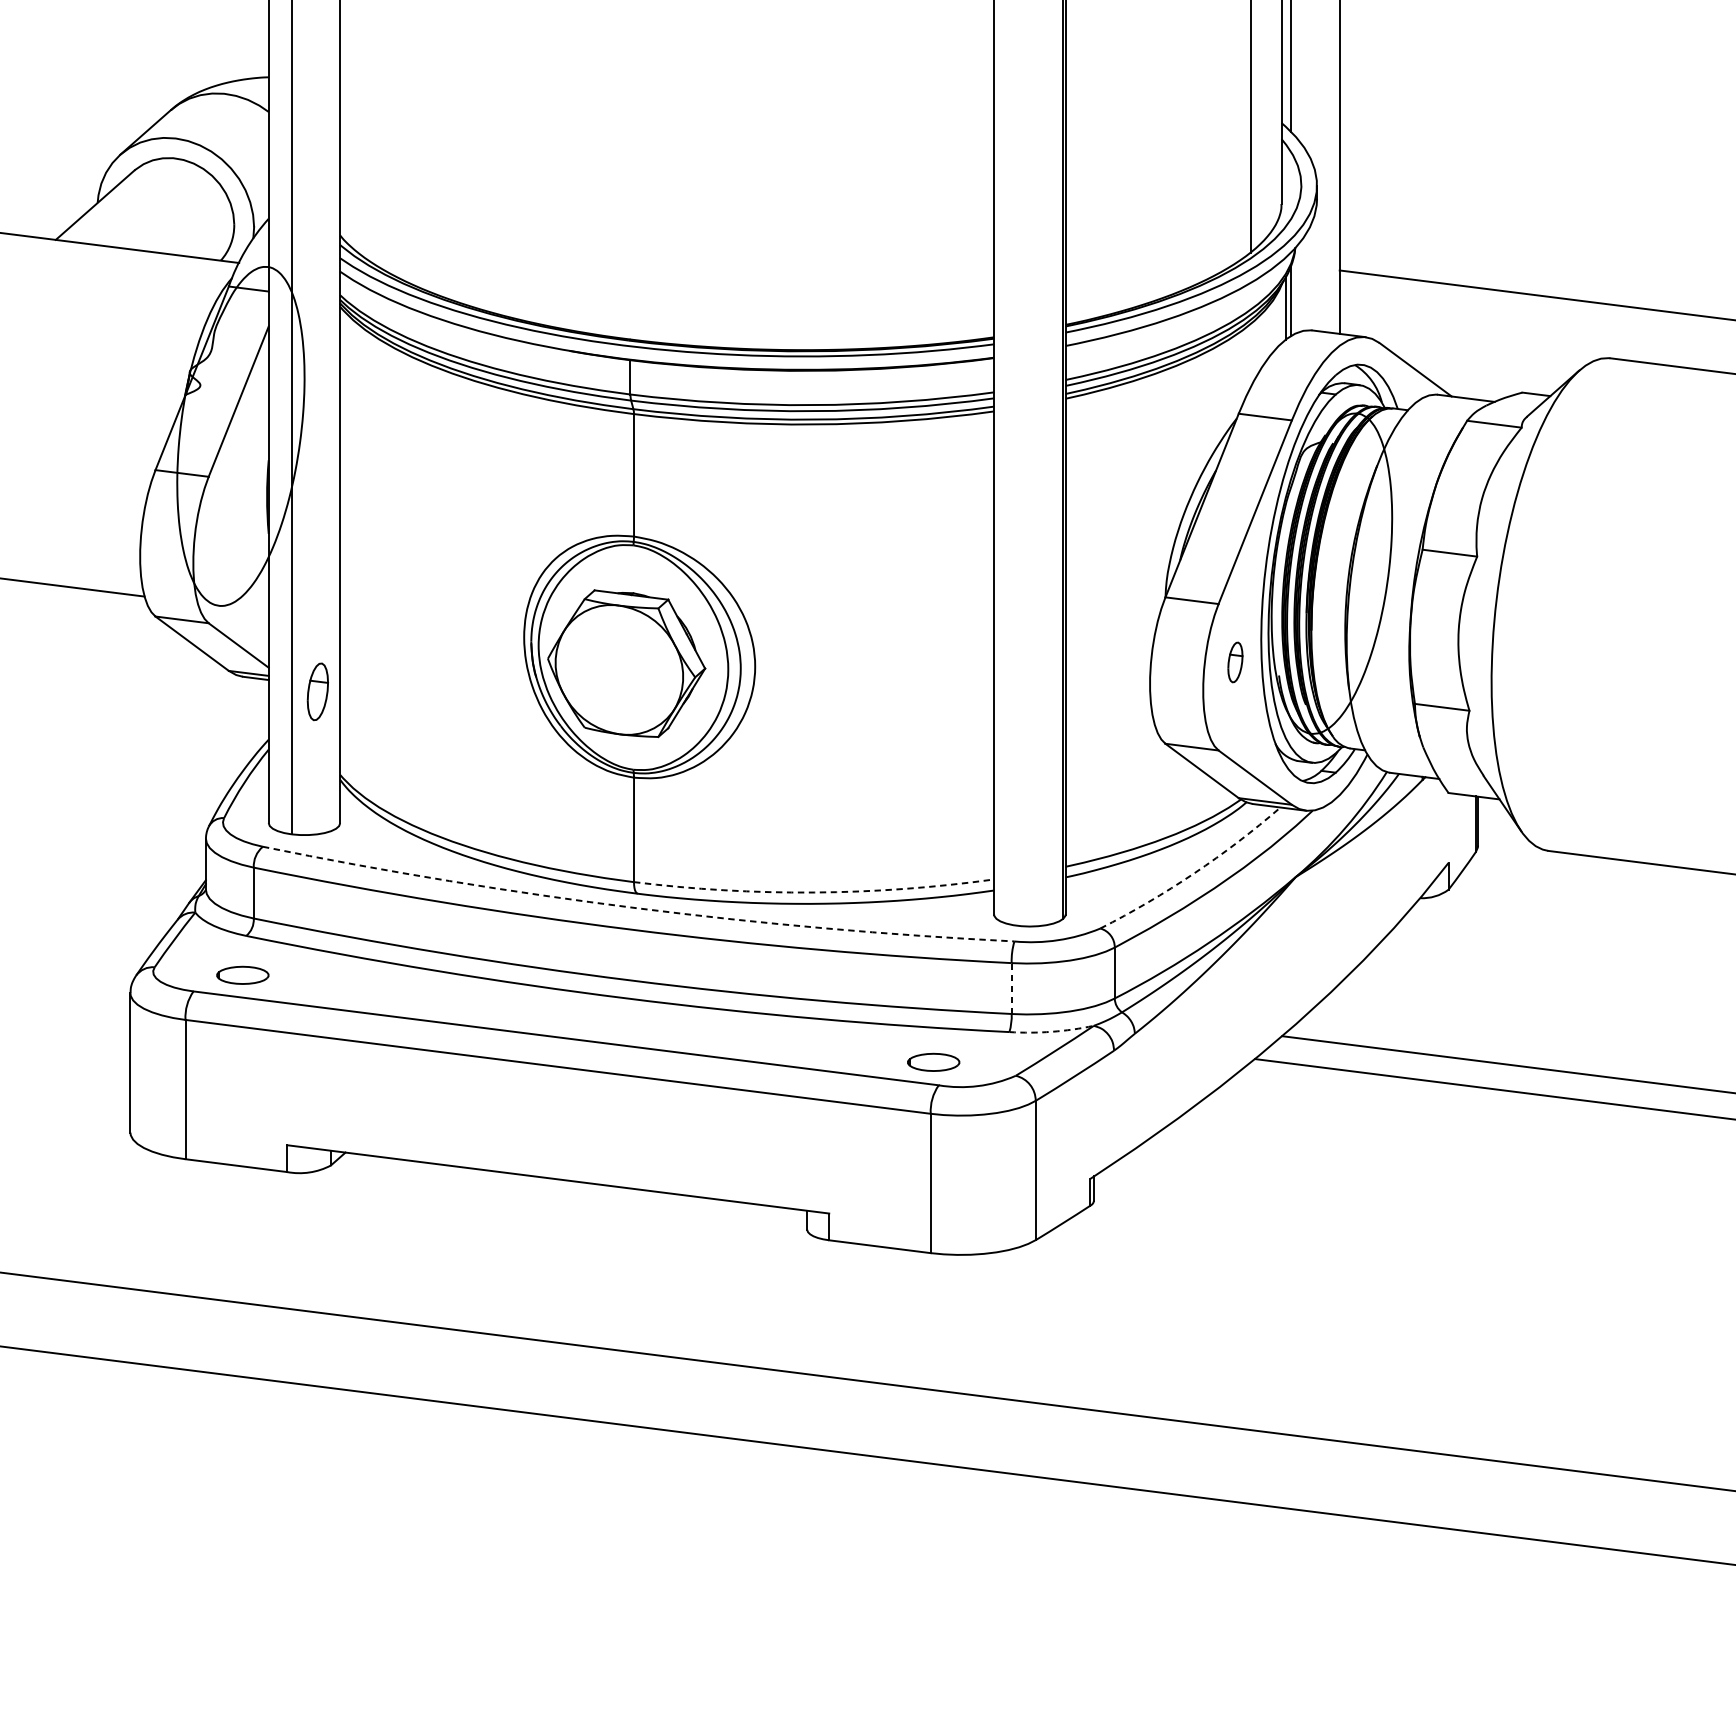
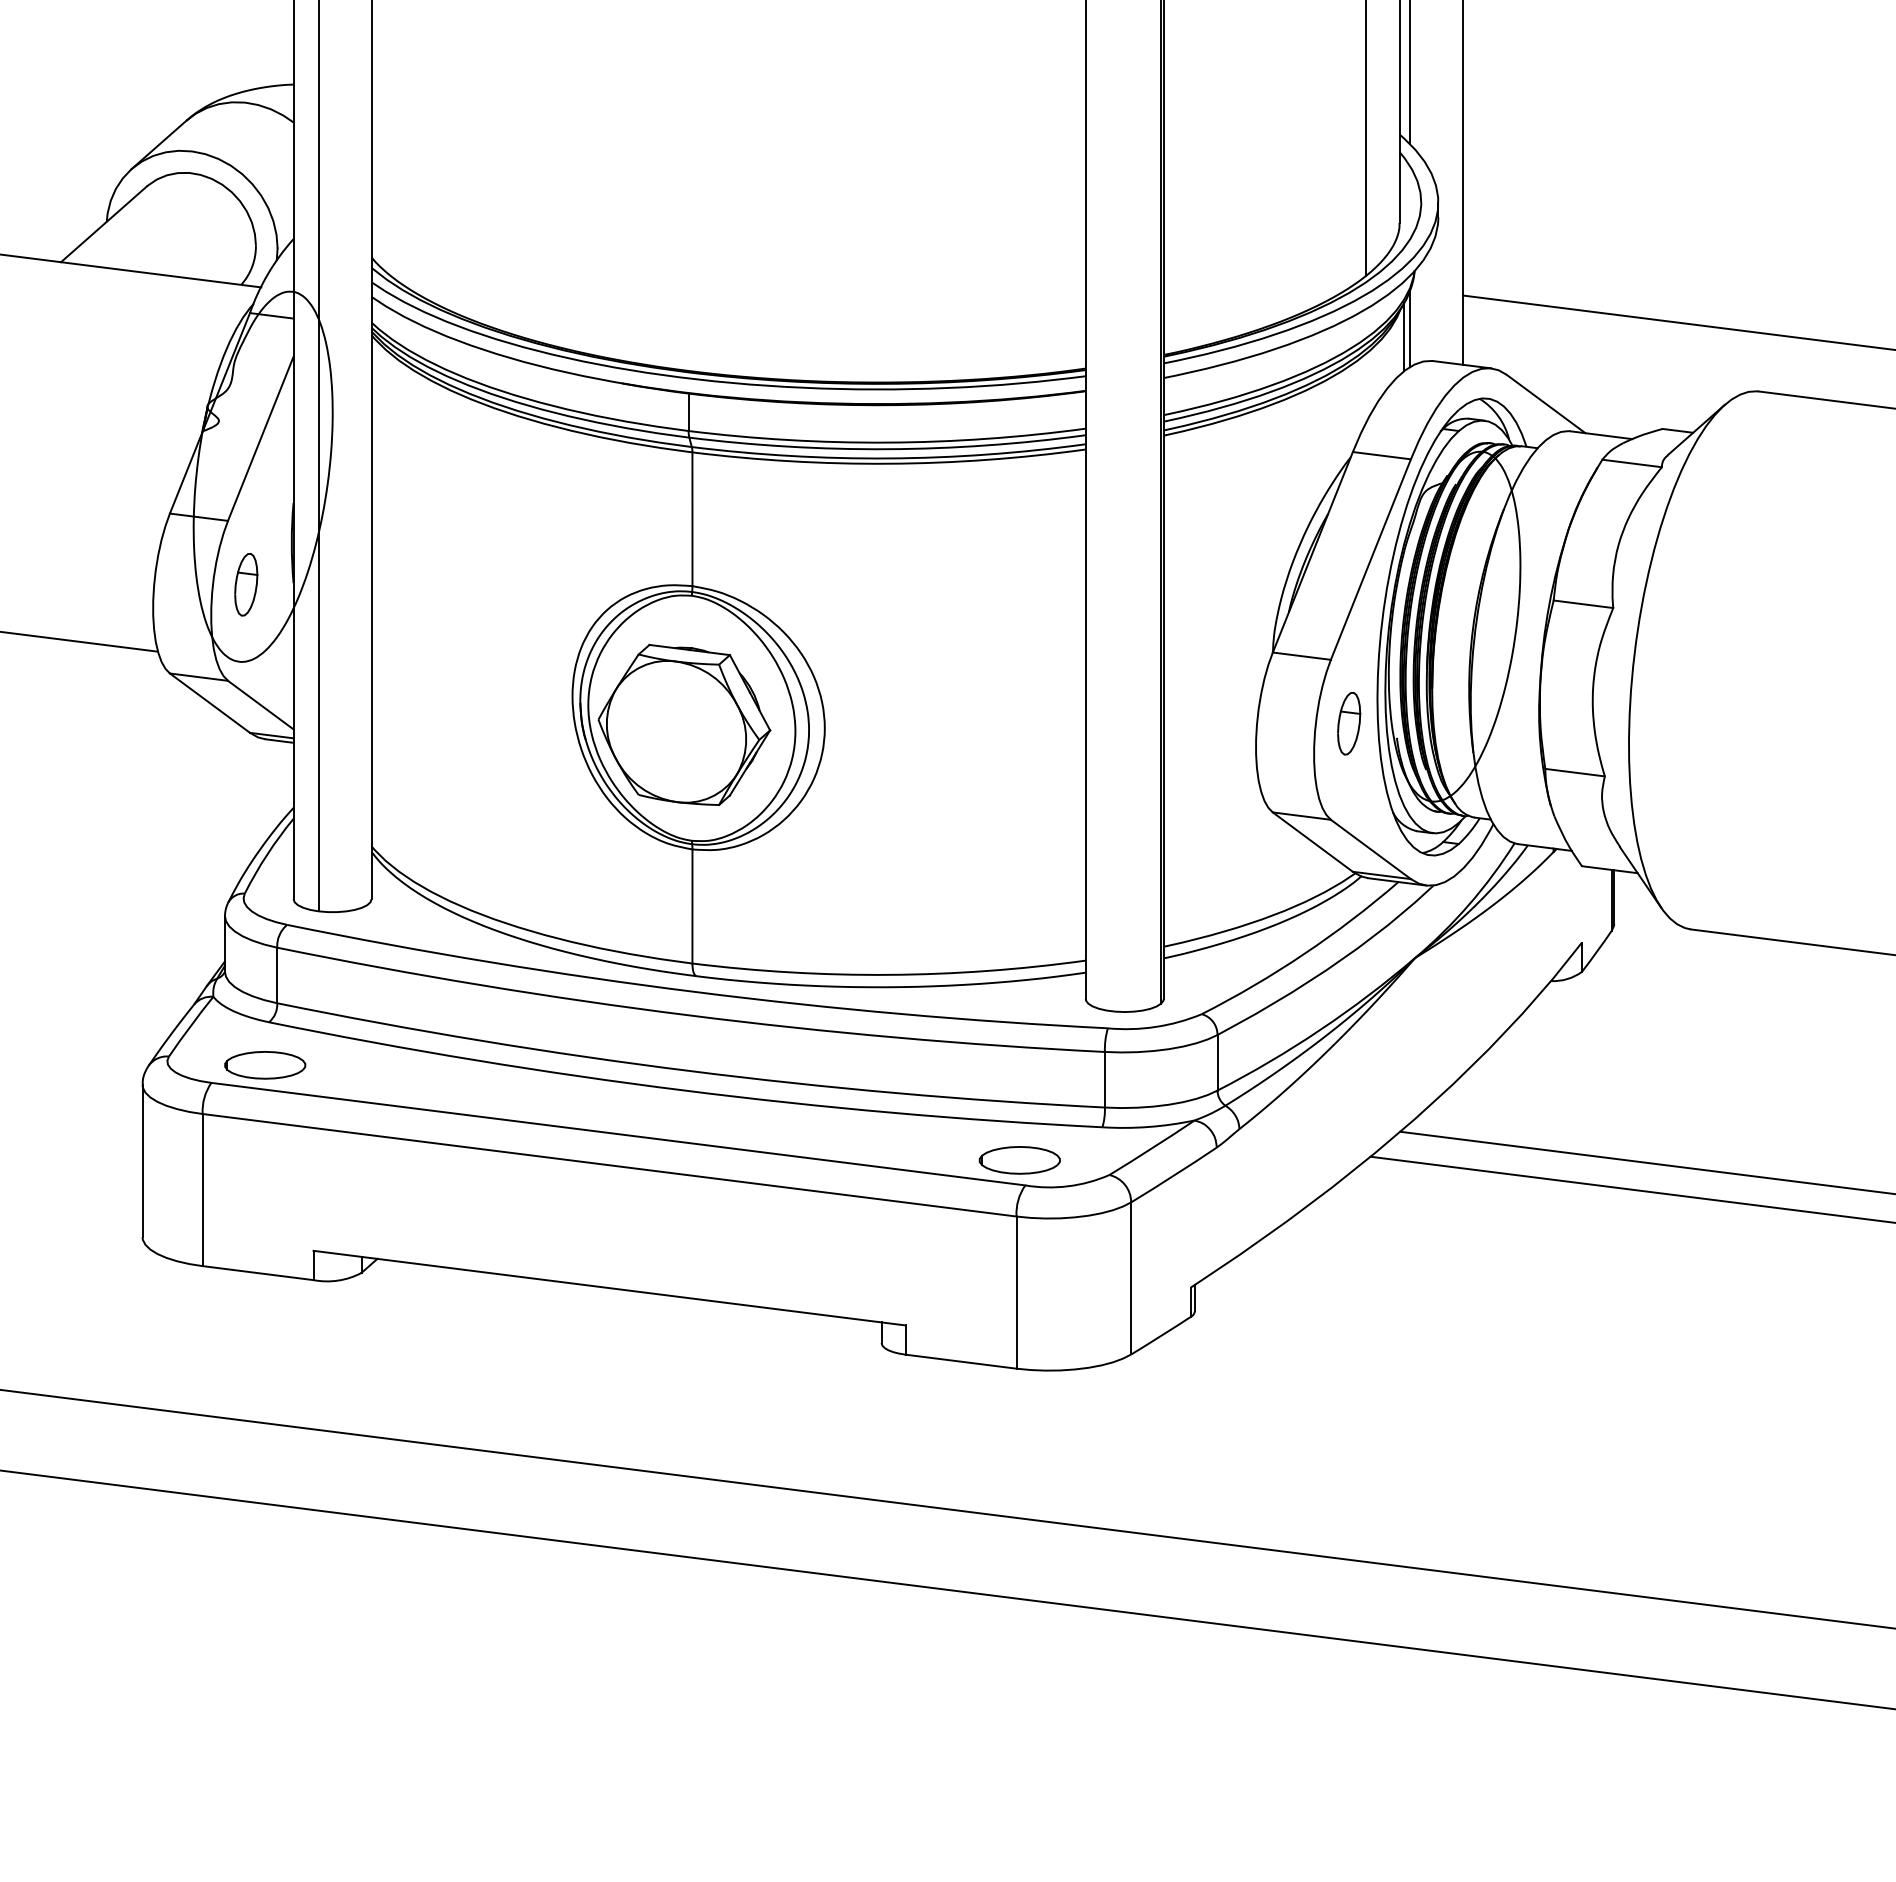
part: (1235, 662) -> (1349, 723), size x1.43
part: (318, 691) -> (246, 584), moved
arc: (1194, 873) -> (1304, 954), dashed -> solid
arc: (814, 892) -> (889, 974), dashed -> solid
arc: (636, 908) -> (695, 992), dashed -> solid
part: (243, 975) -> (265, 1065), size x1.43
line: (1011, 988) -> (1104, 1079), dashed -> solid
arc: (1051, 1031) -> (1148, 1126), dashed -> solid
part: (933, 1062) -> (1019, 1160), size x1.43

